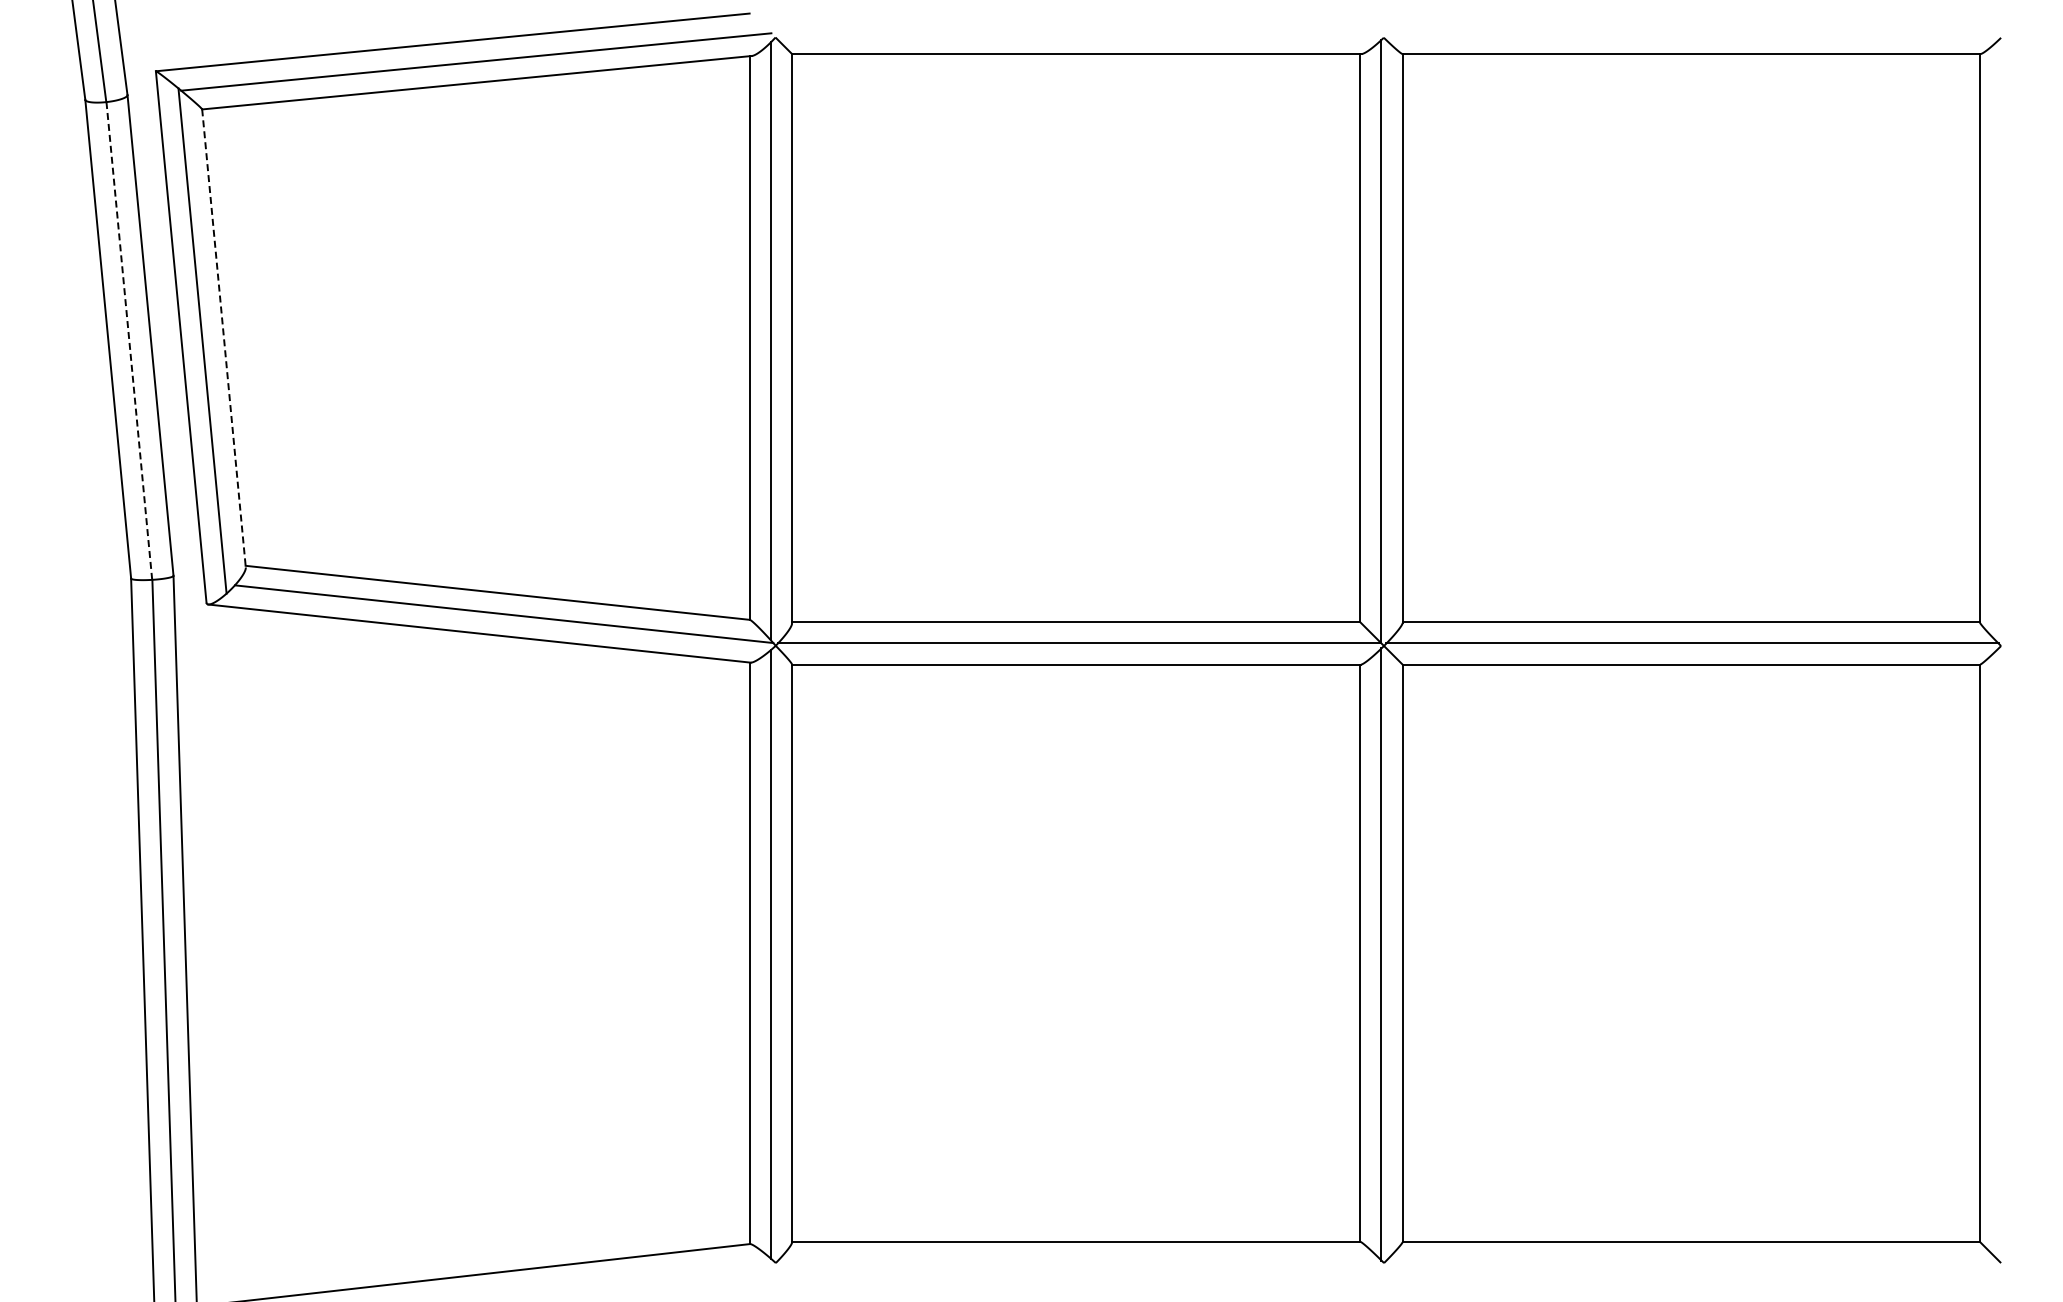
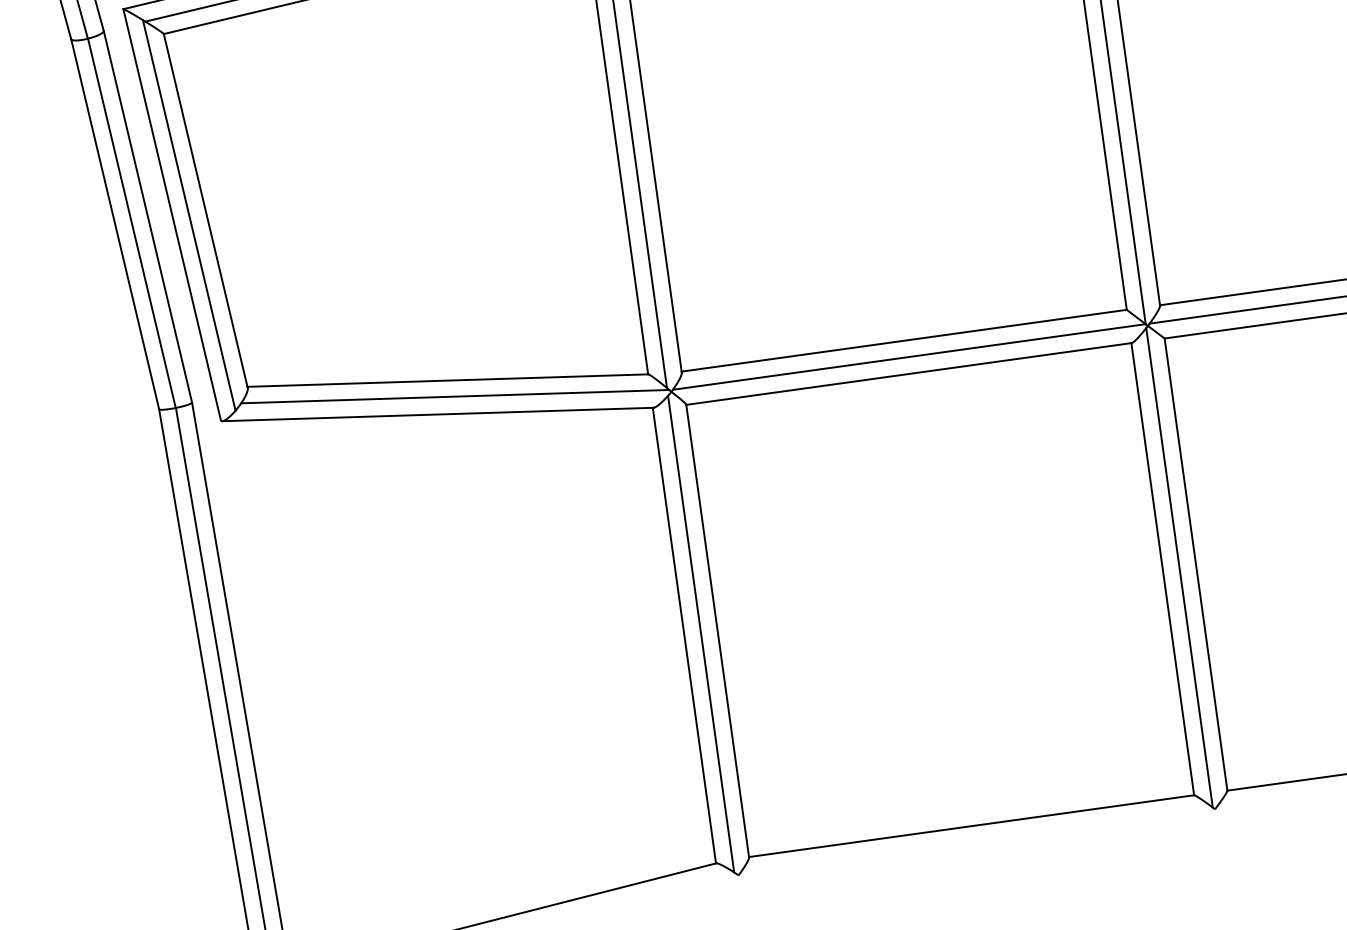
line: (224, 338) -> (206, 211), dashed -> solid
line: (129, 340) -> (131, 222), dashed -> solid

